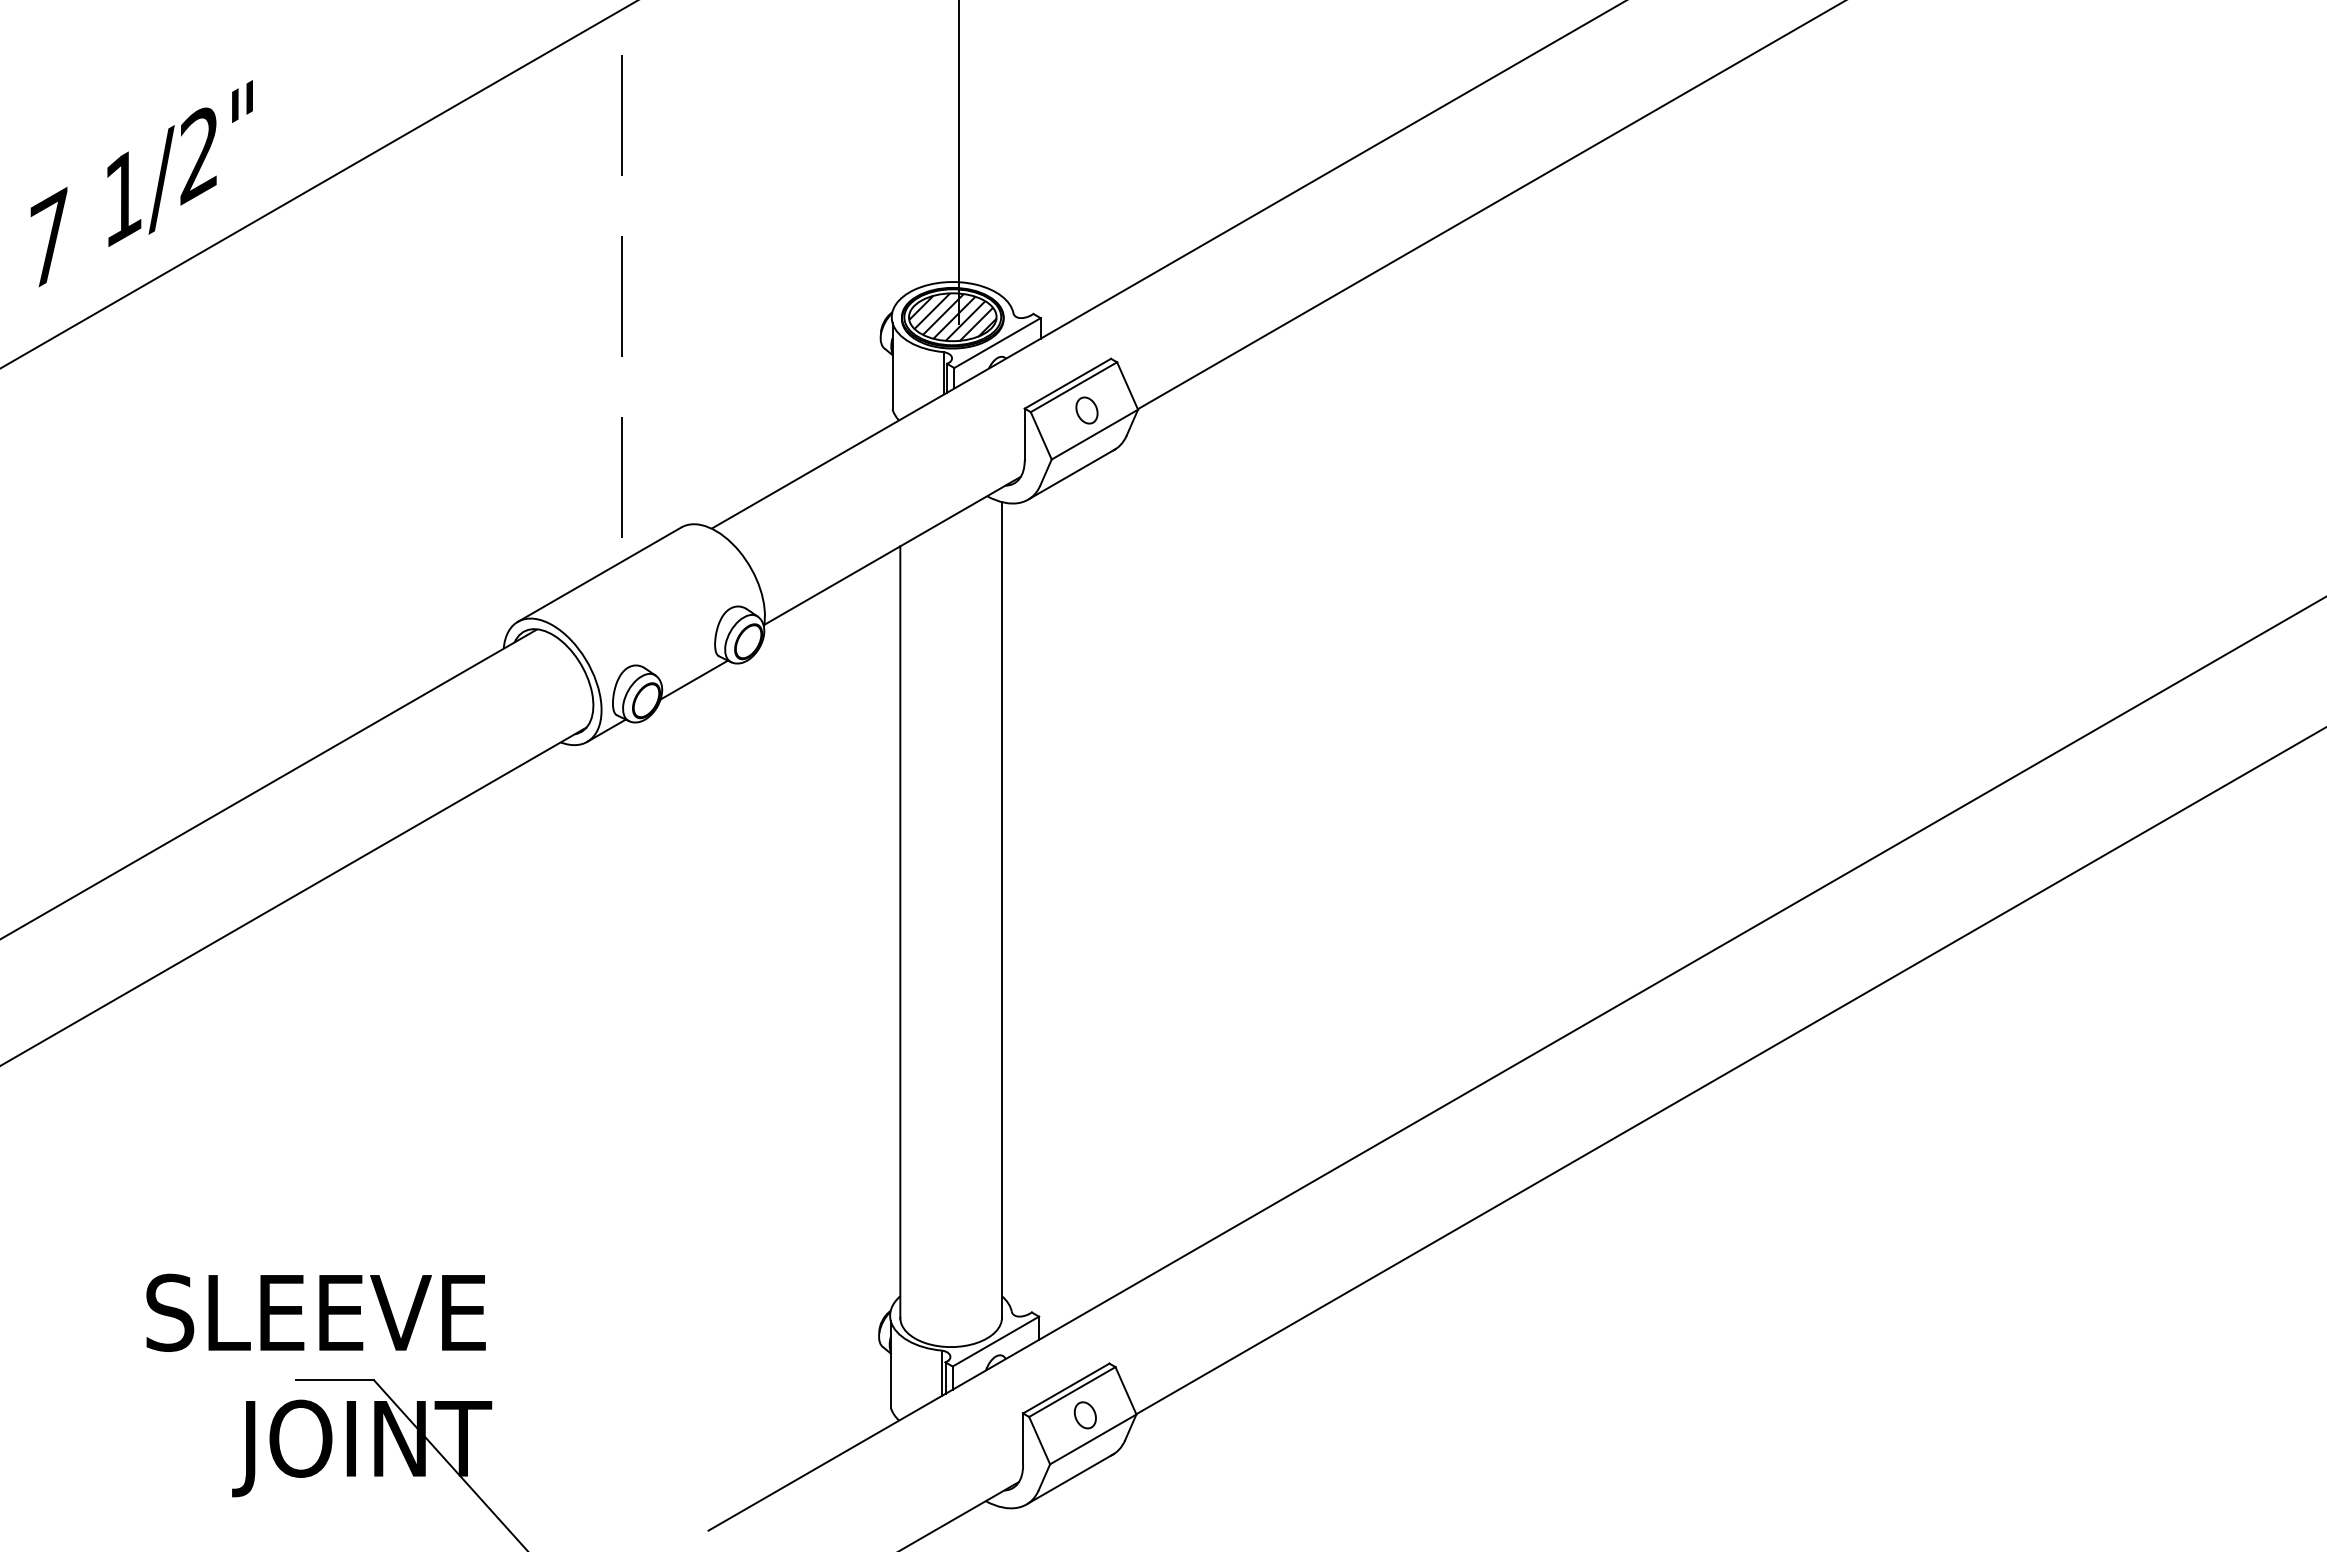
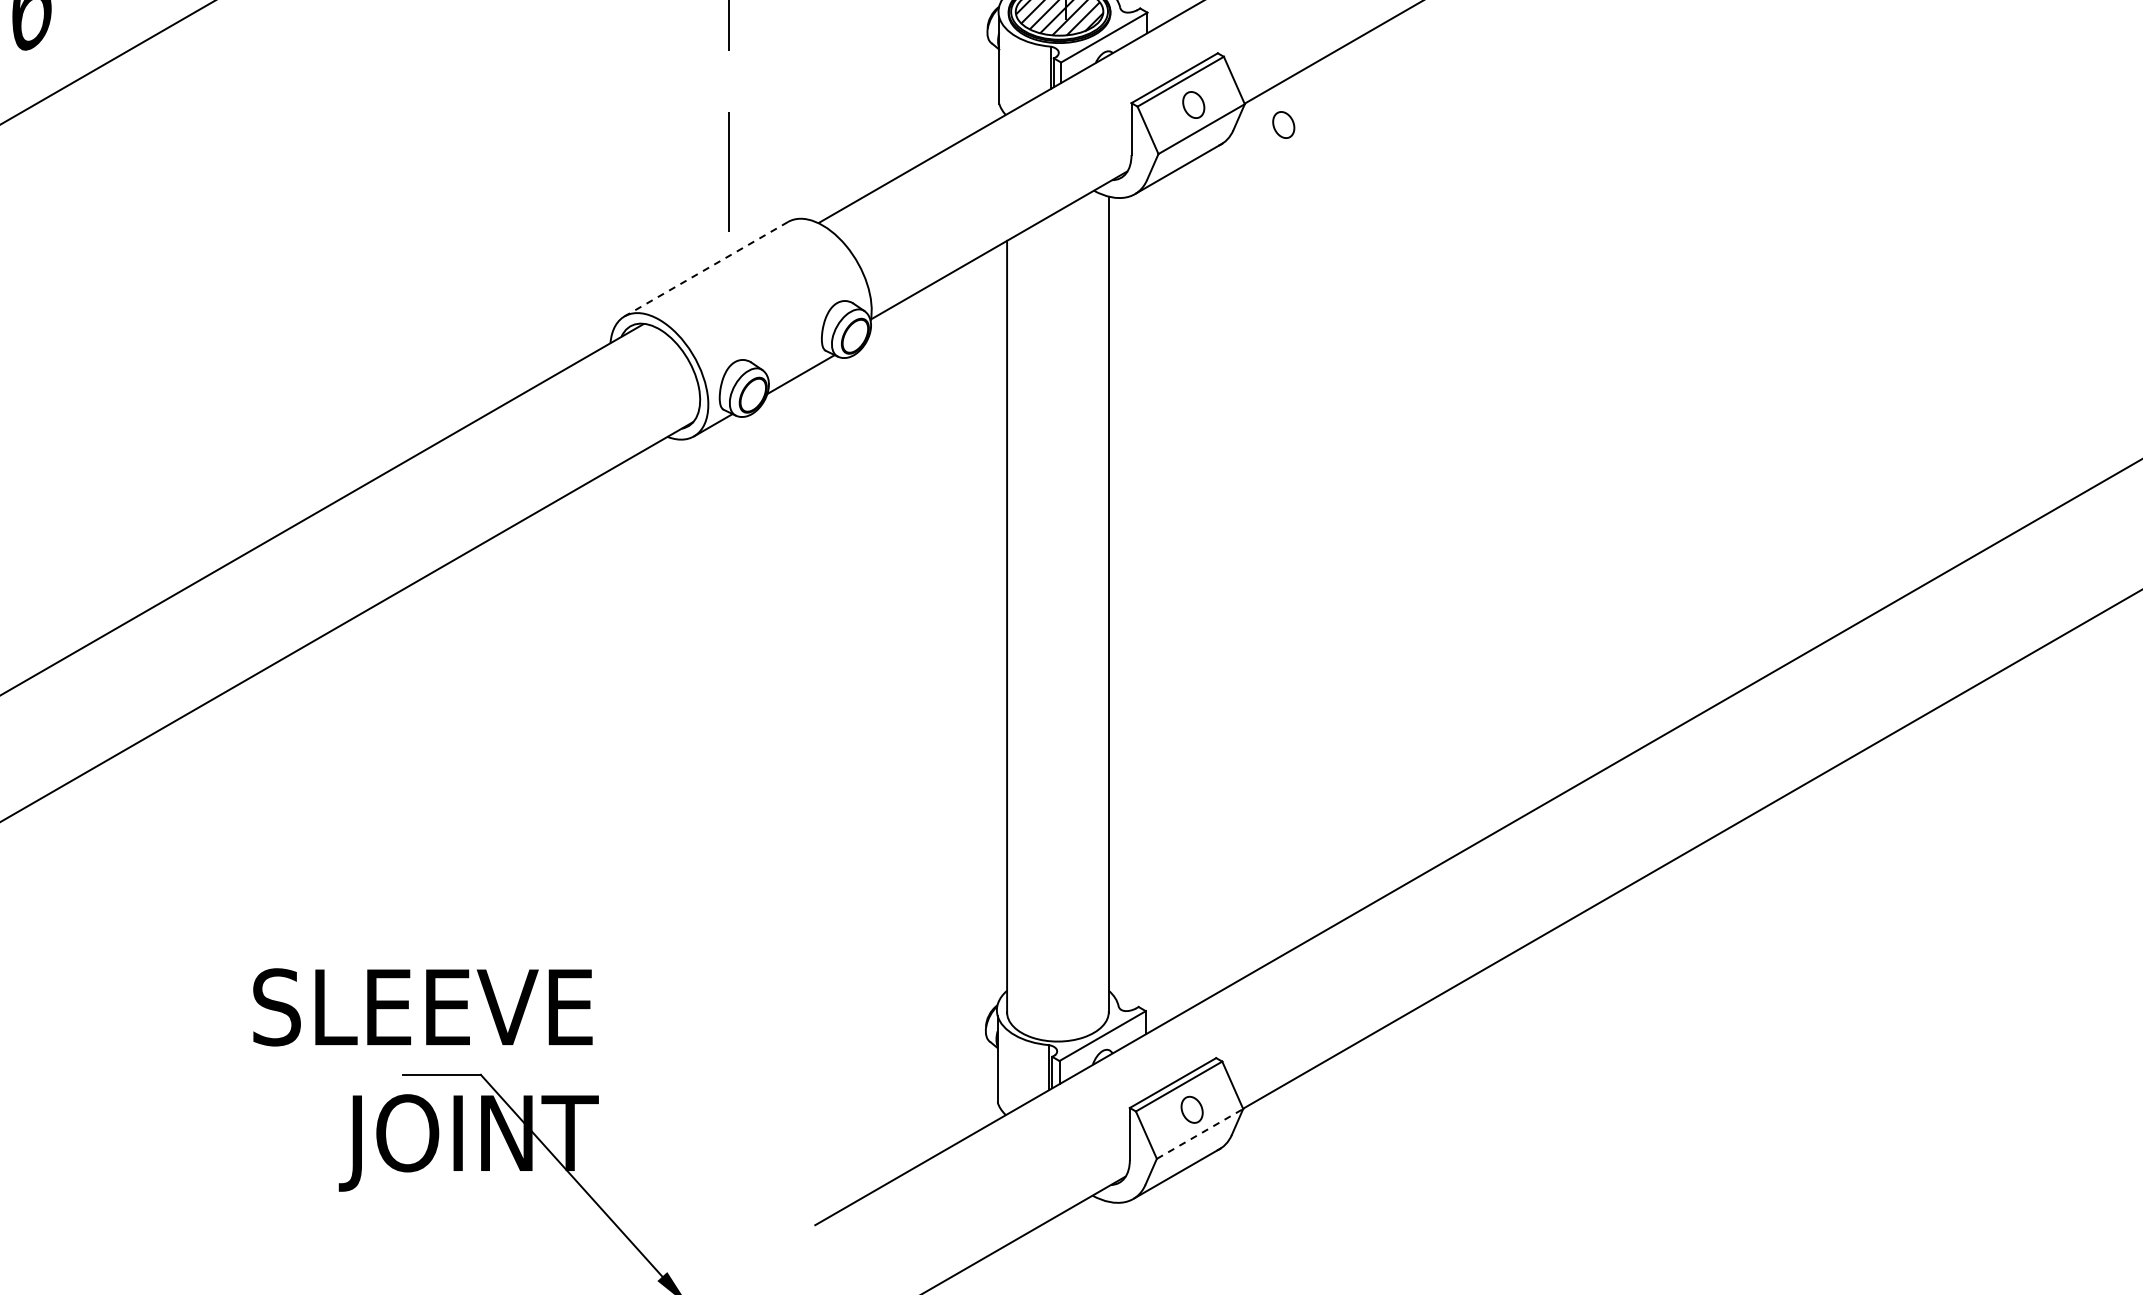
part: (1176, 430) -> (1283, 125), added
line: (599, 574) -> (706, 269), solid -> dashed
line: (1093, 1439) -> (1200, 1134), solid -> dashed

